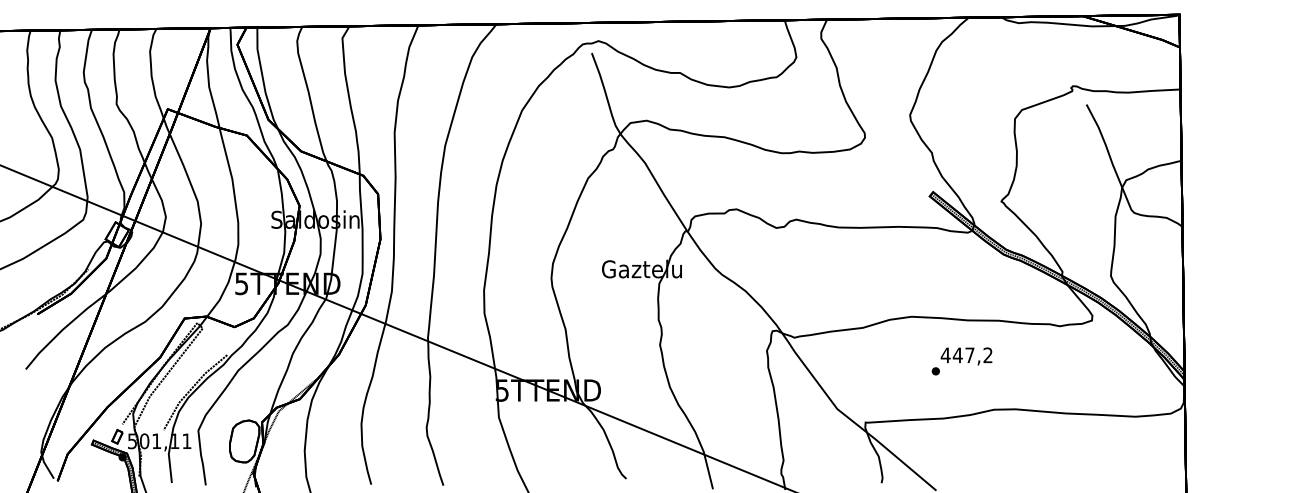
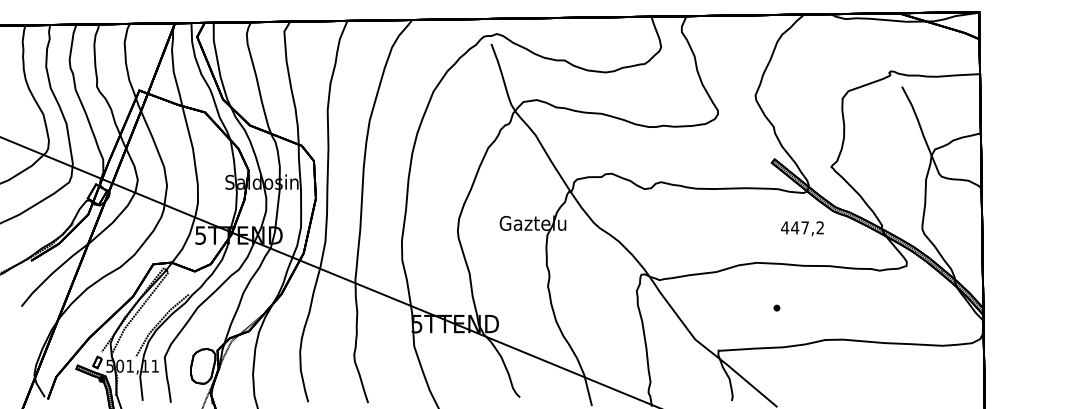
text: (966, 356) -> (802, 228), moved

